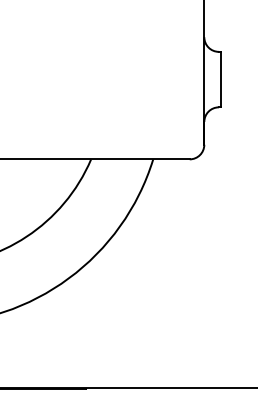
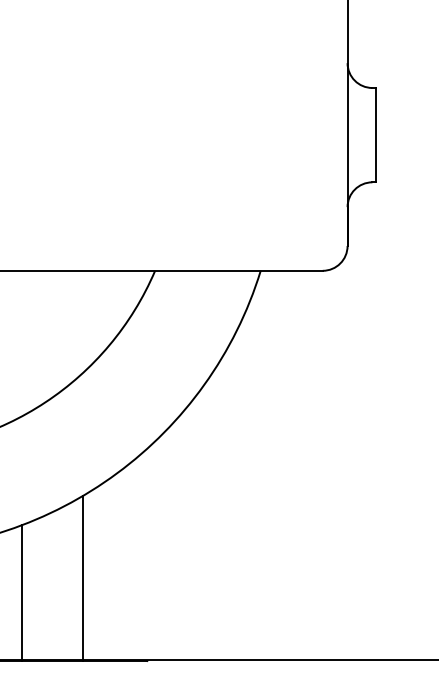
line: (48, 339) -> (82, 577), added
line: (13, 348) -> (23, 592), added

